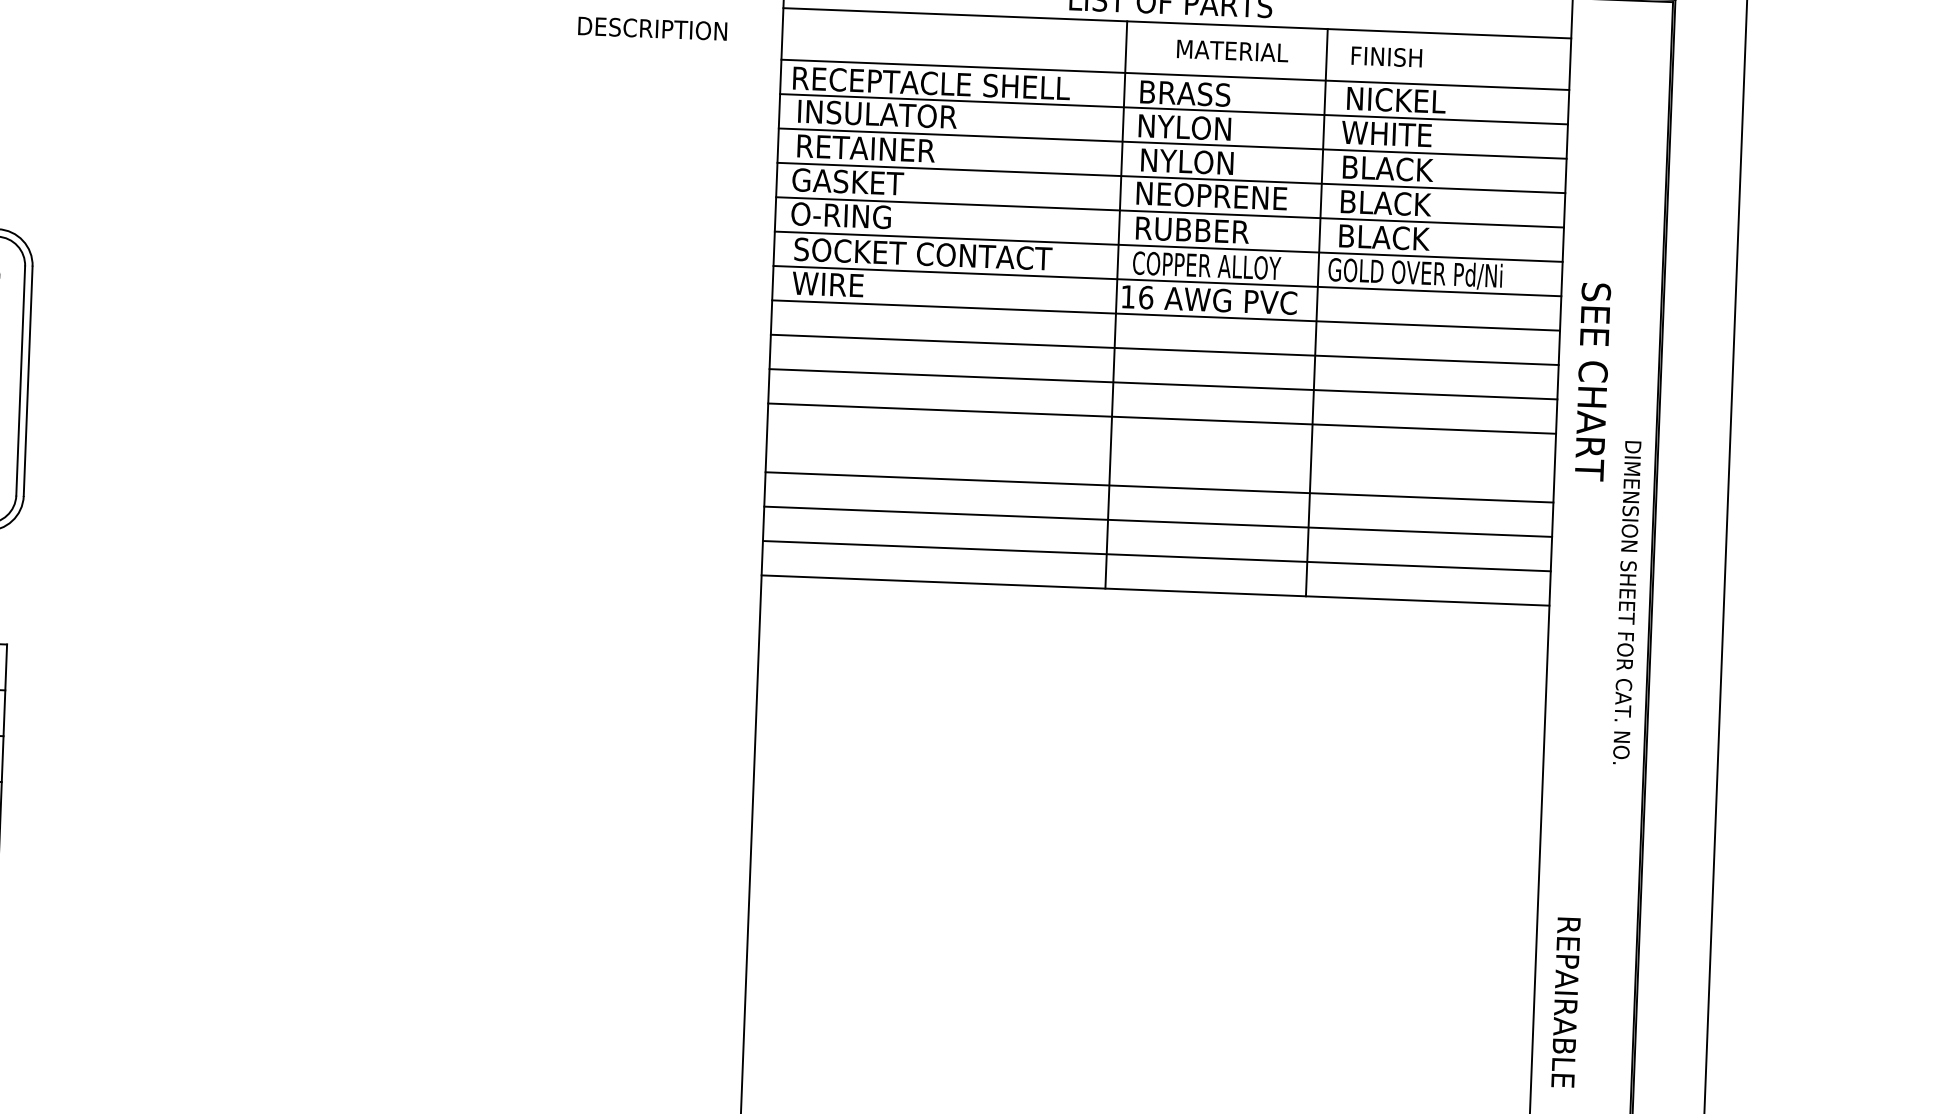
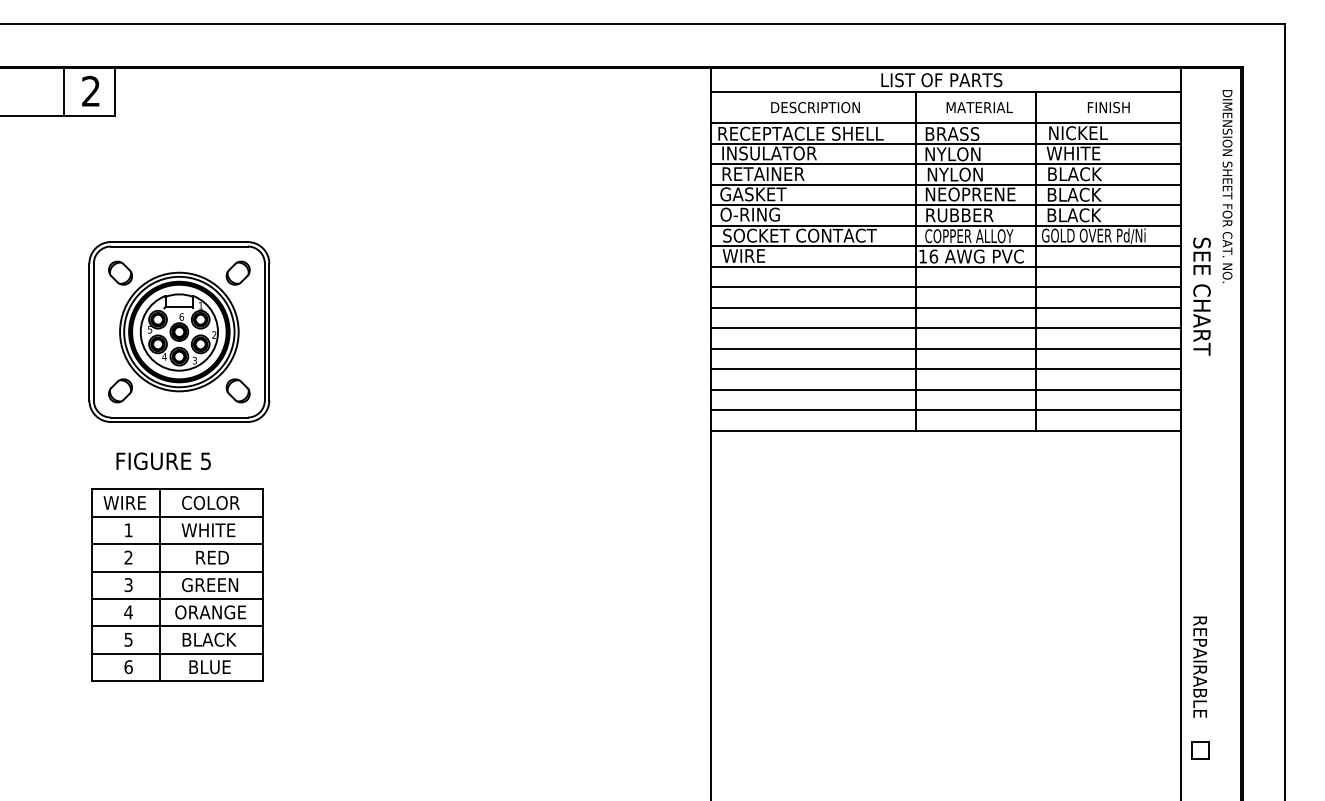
text: (652, 28) -> (815, 107), moved
text: (1386, 56) -> (1108, 107), moved
line: (1159, 452) -> (945, 348), added
text: (1627, 602) -> (1227, 186), moved

